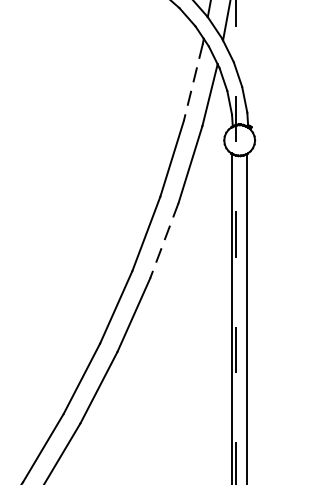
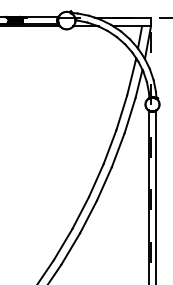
line: (193, 83) -> (131, 78), dashed -> solid
line: (164, 241) -> (118, 150), dashed -> solid

